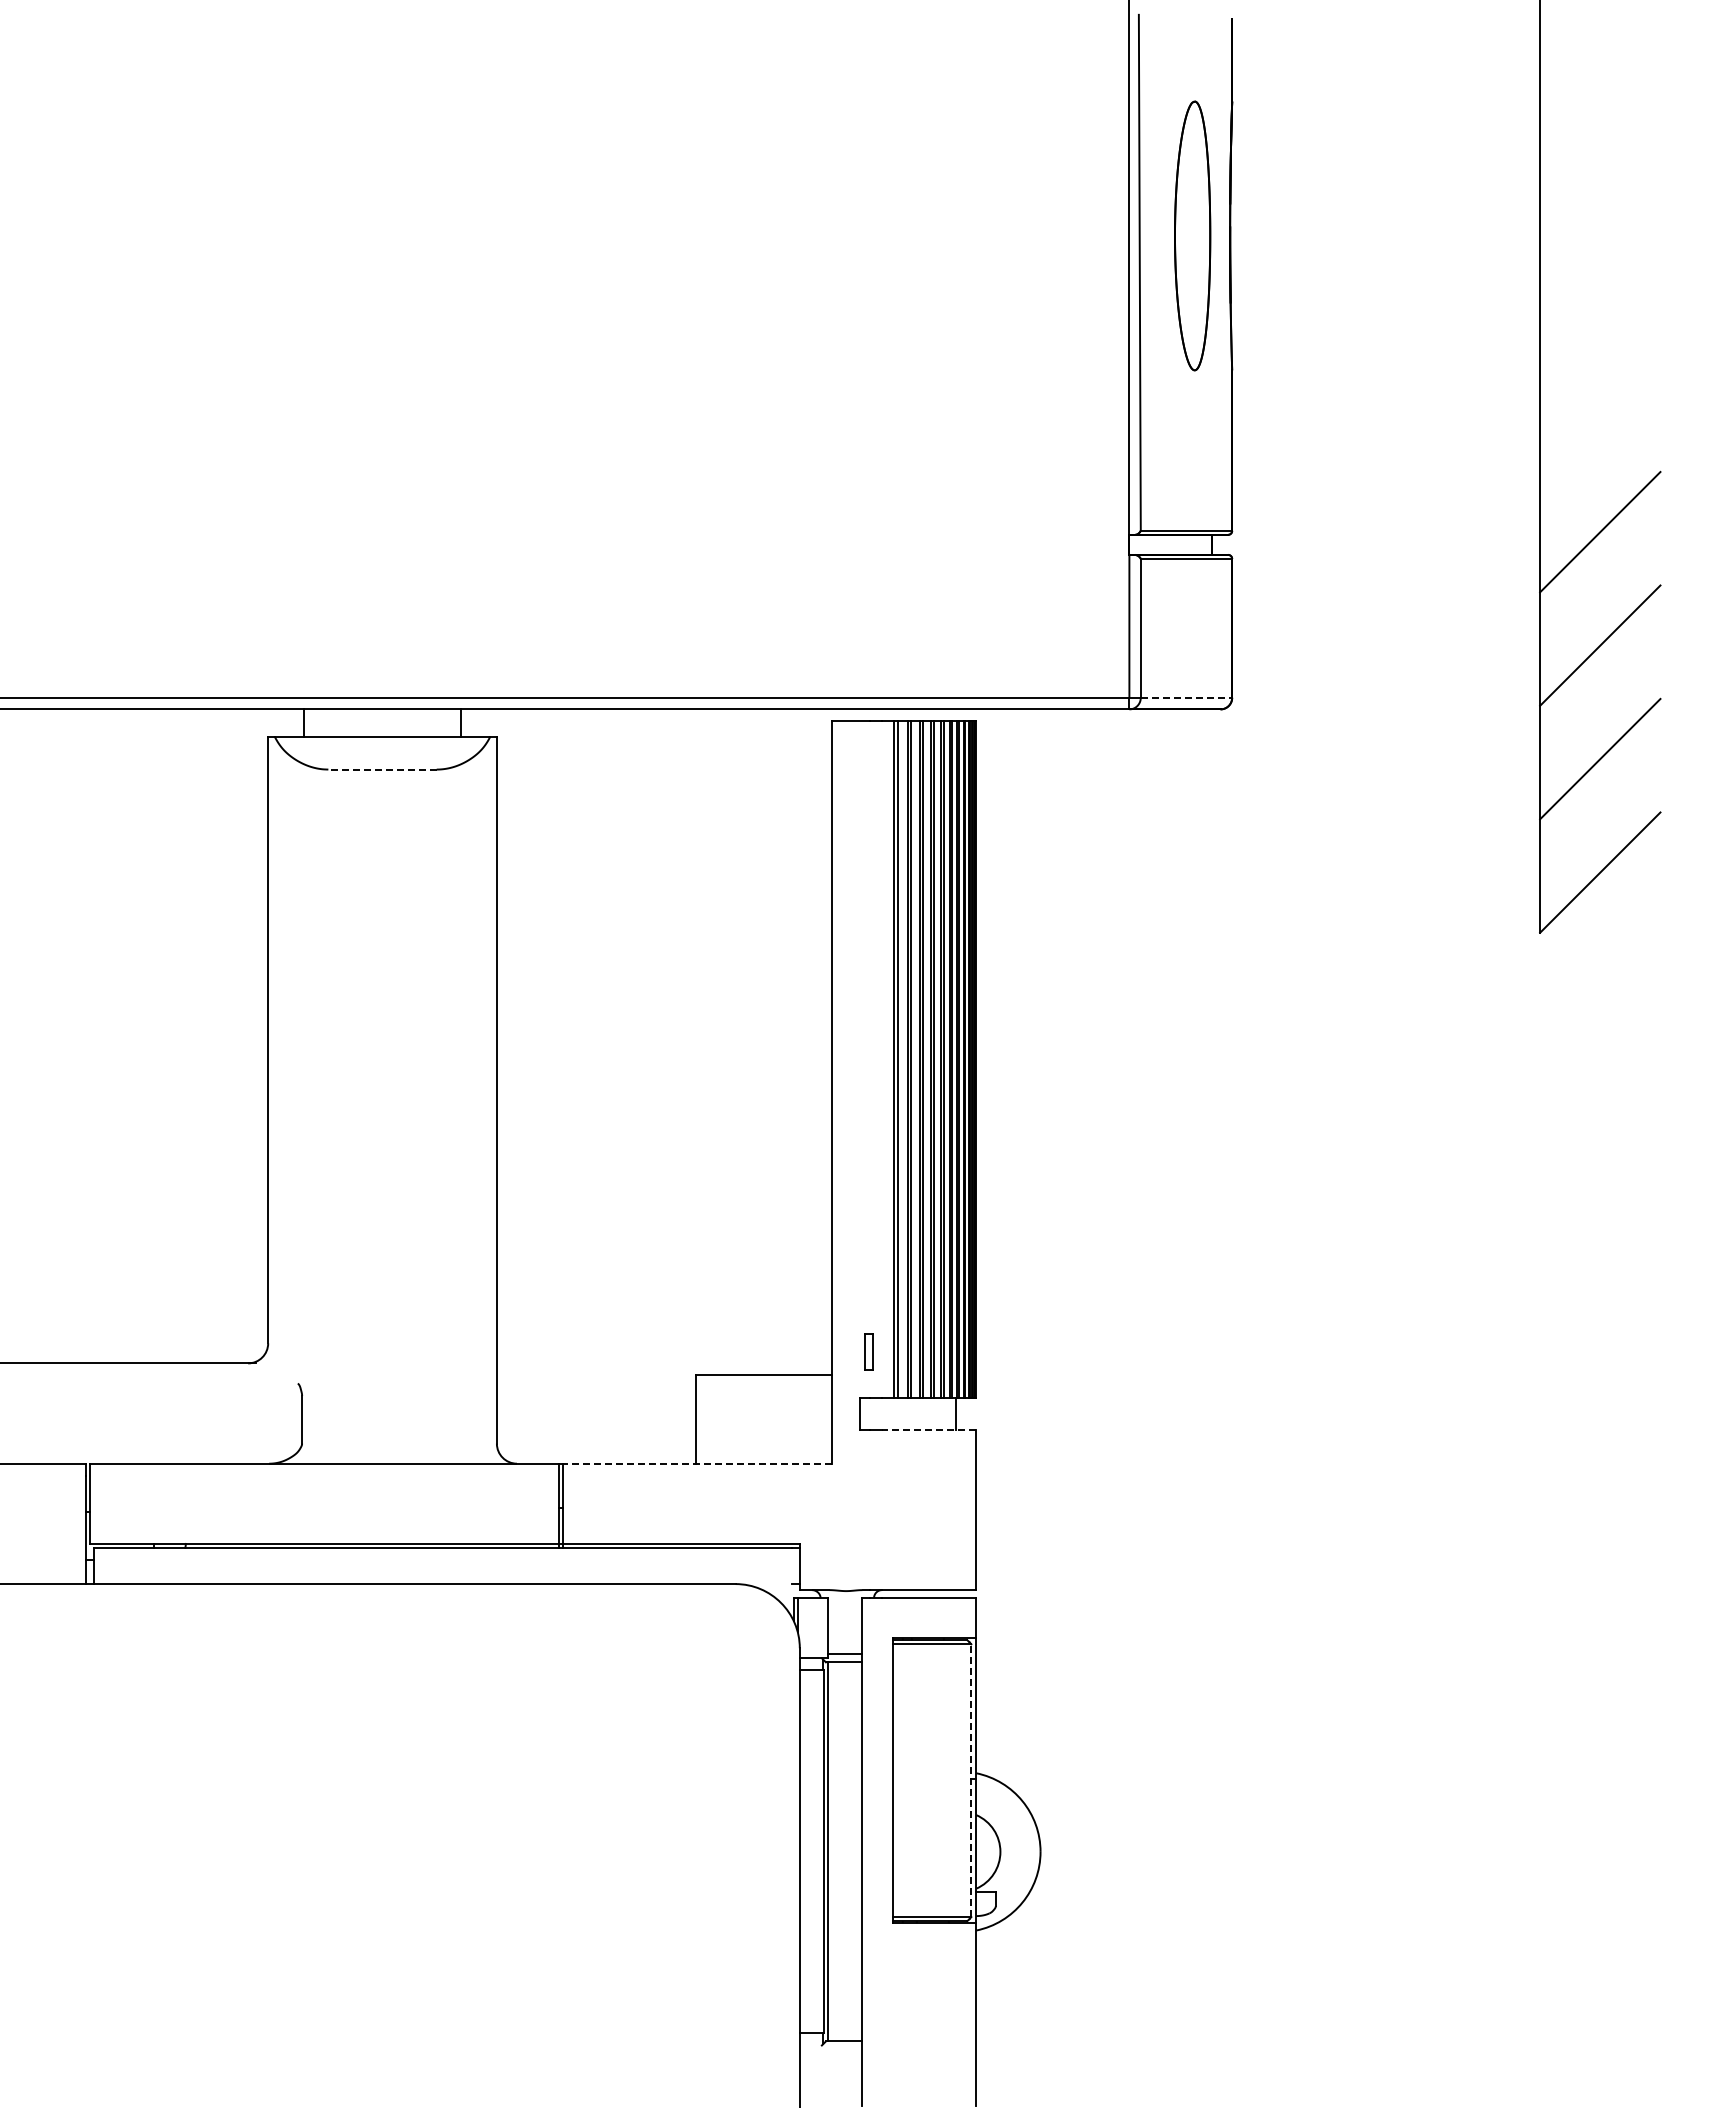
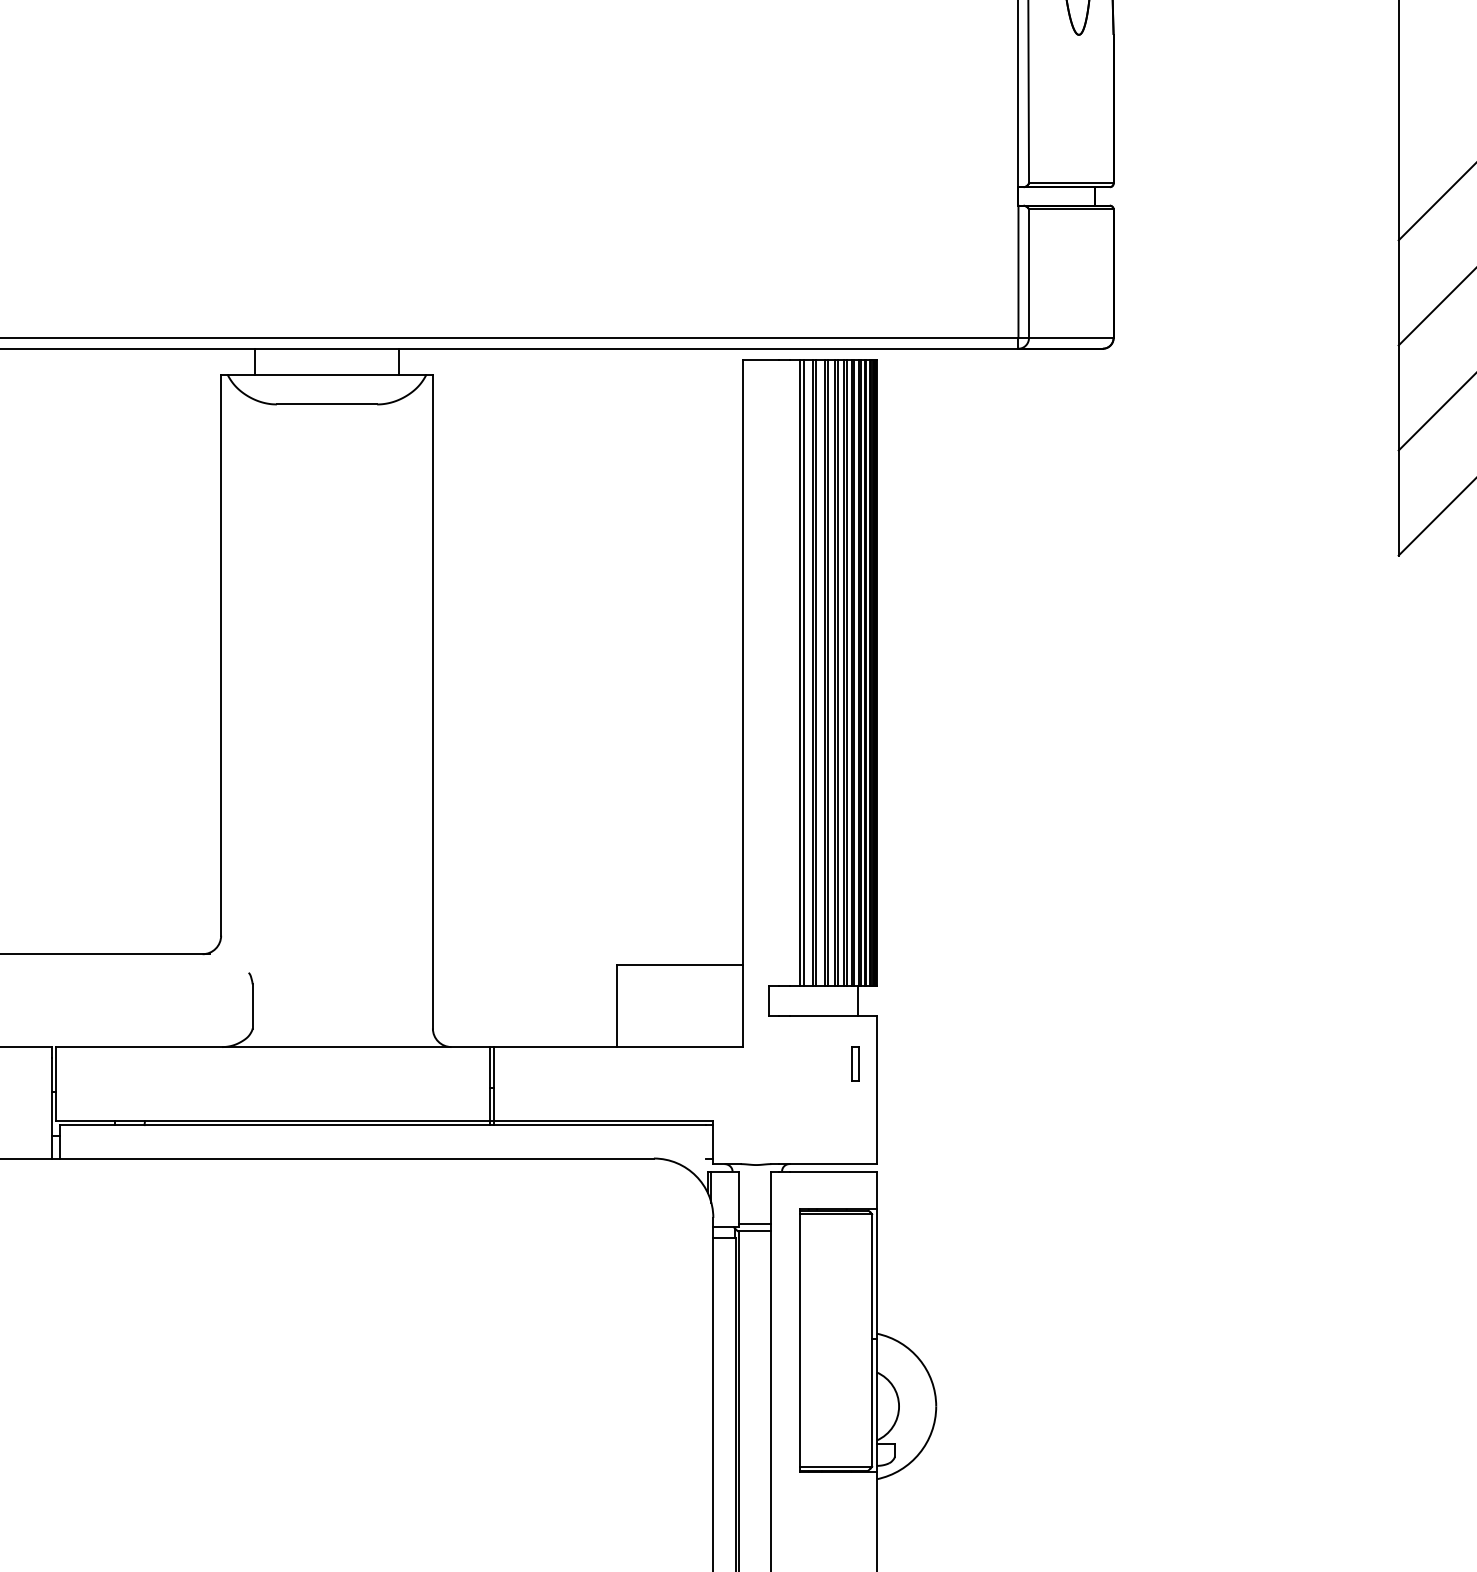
line: (1186, 697) -> (1071, 337), dashed -> solid
line: (382, 769) -> (326, 404), dashed -> solid
part: (868, 1351) -> (855, 1063), moved
line: (928, 1429) -> (832, 1015), dashed -> solid
line: (697, 1463) -> (618, 1046), dashed -> solid
line: (971, 1780) -> (872, 1340), dashed -> solid

